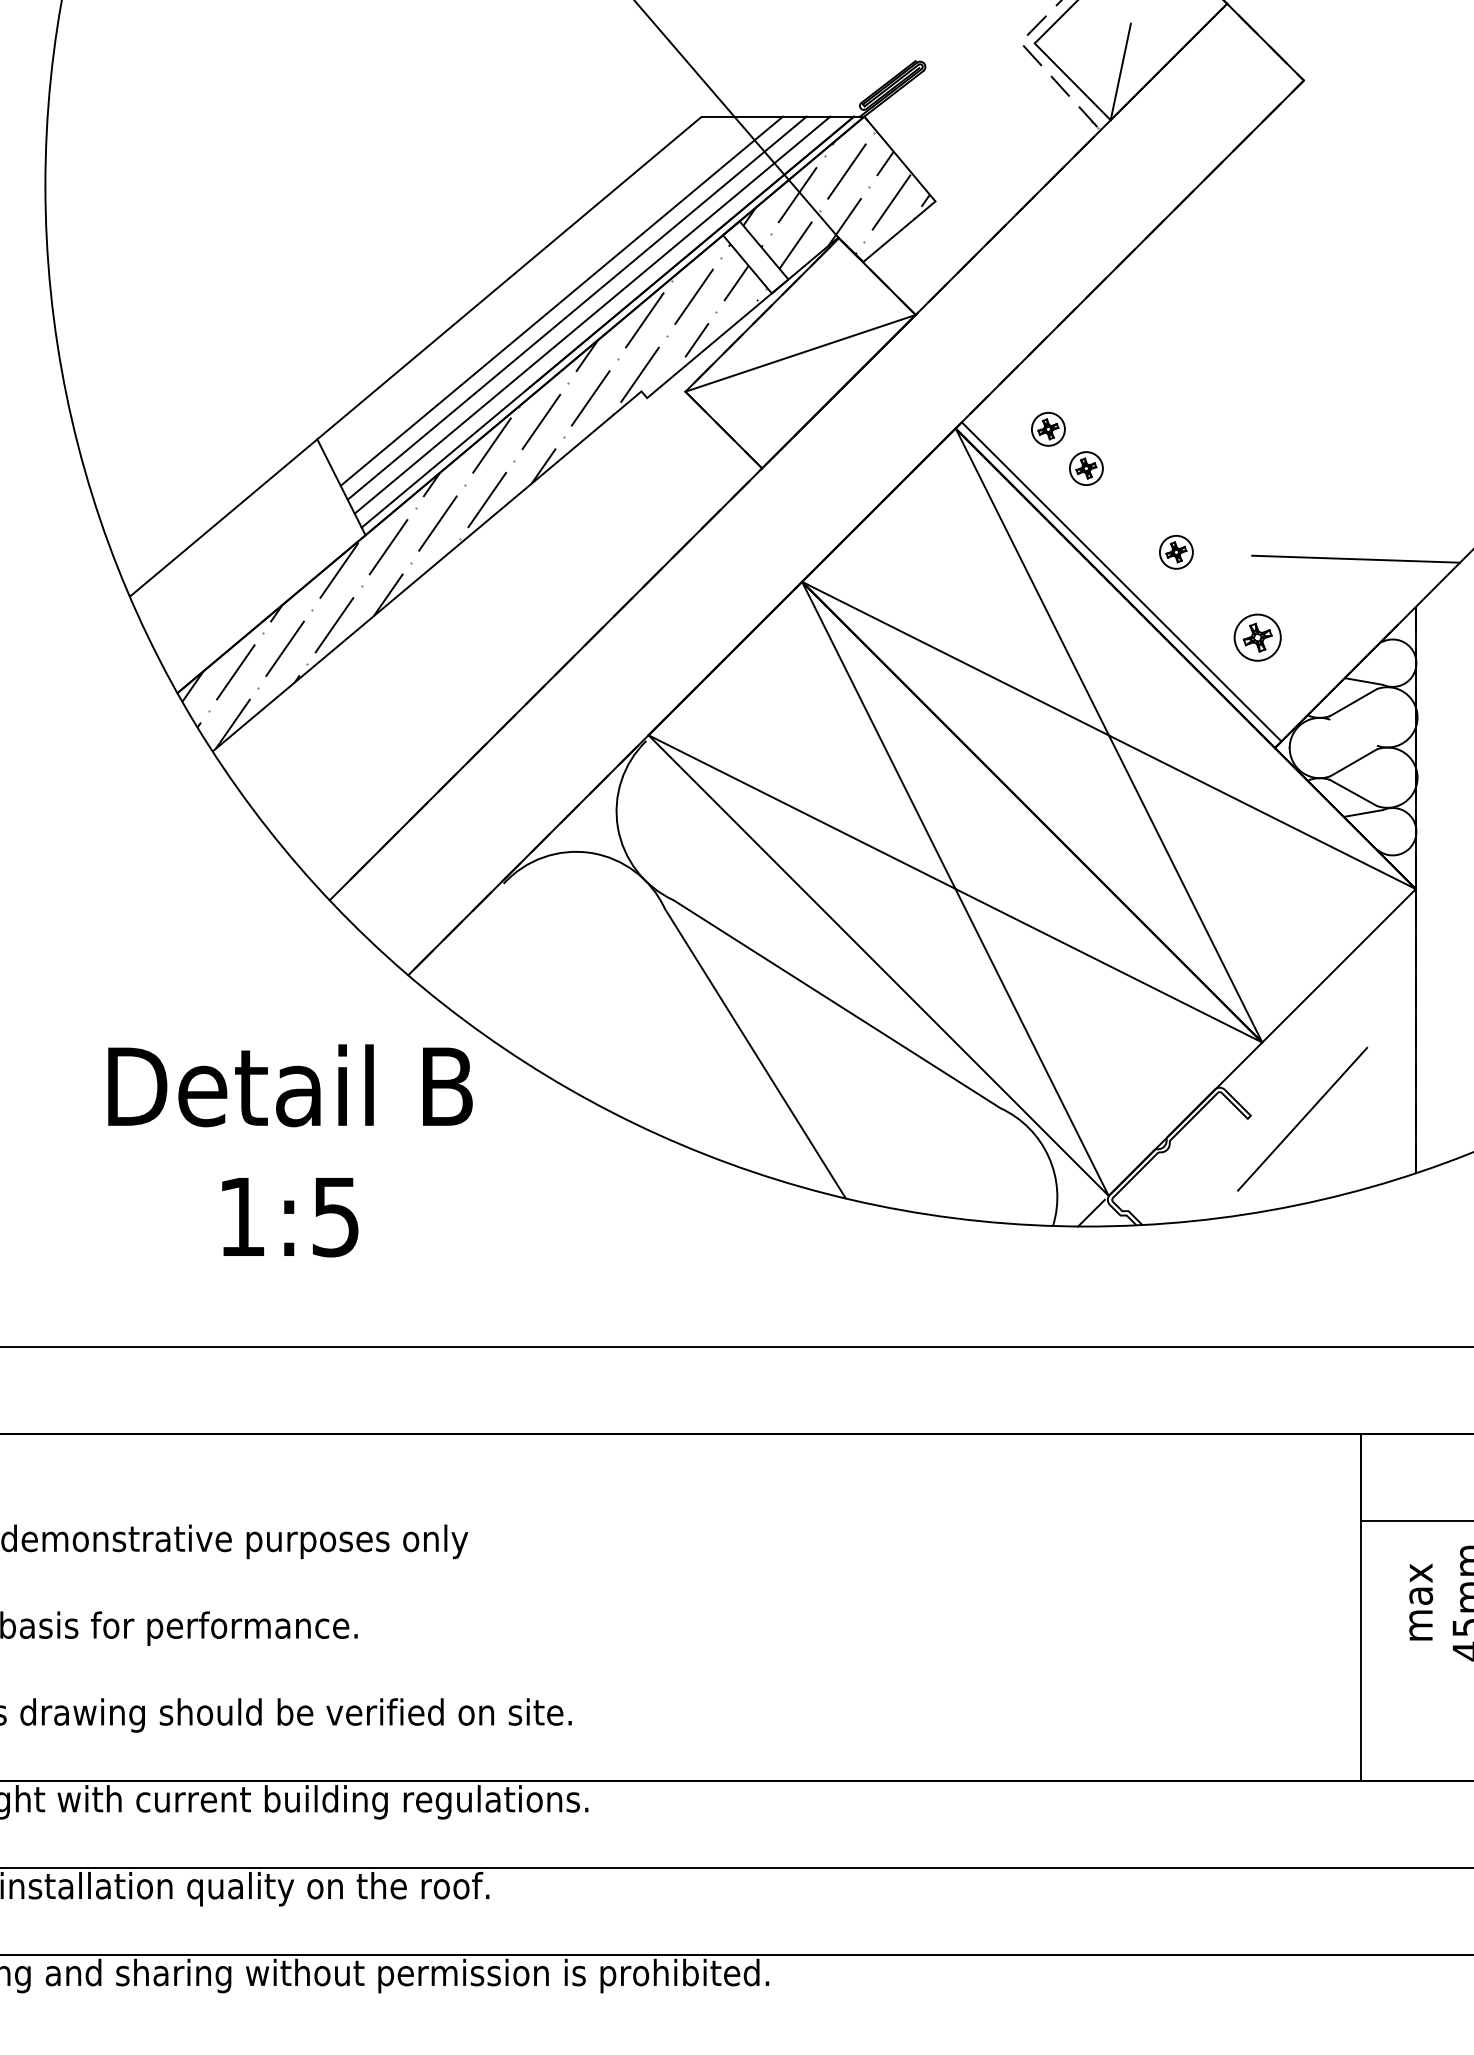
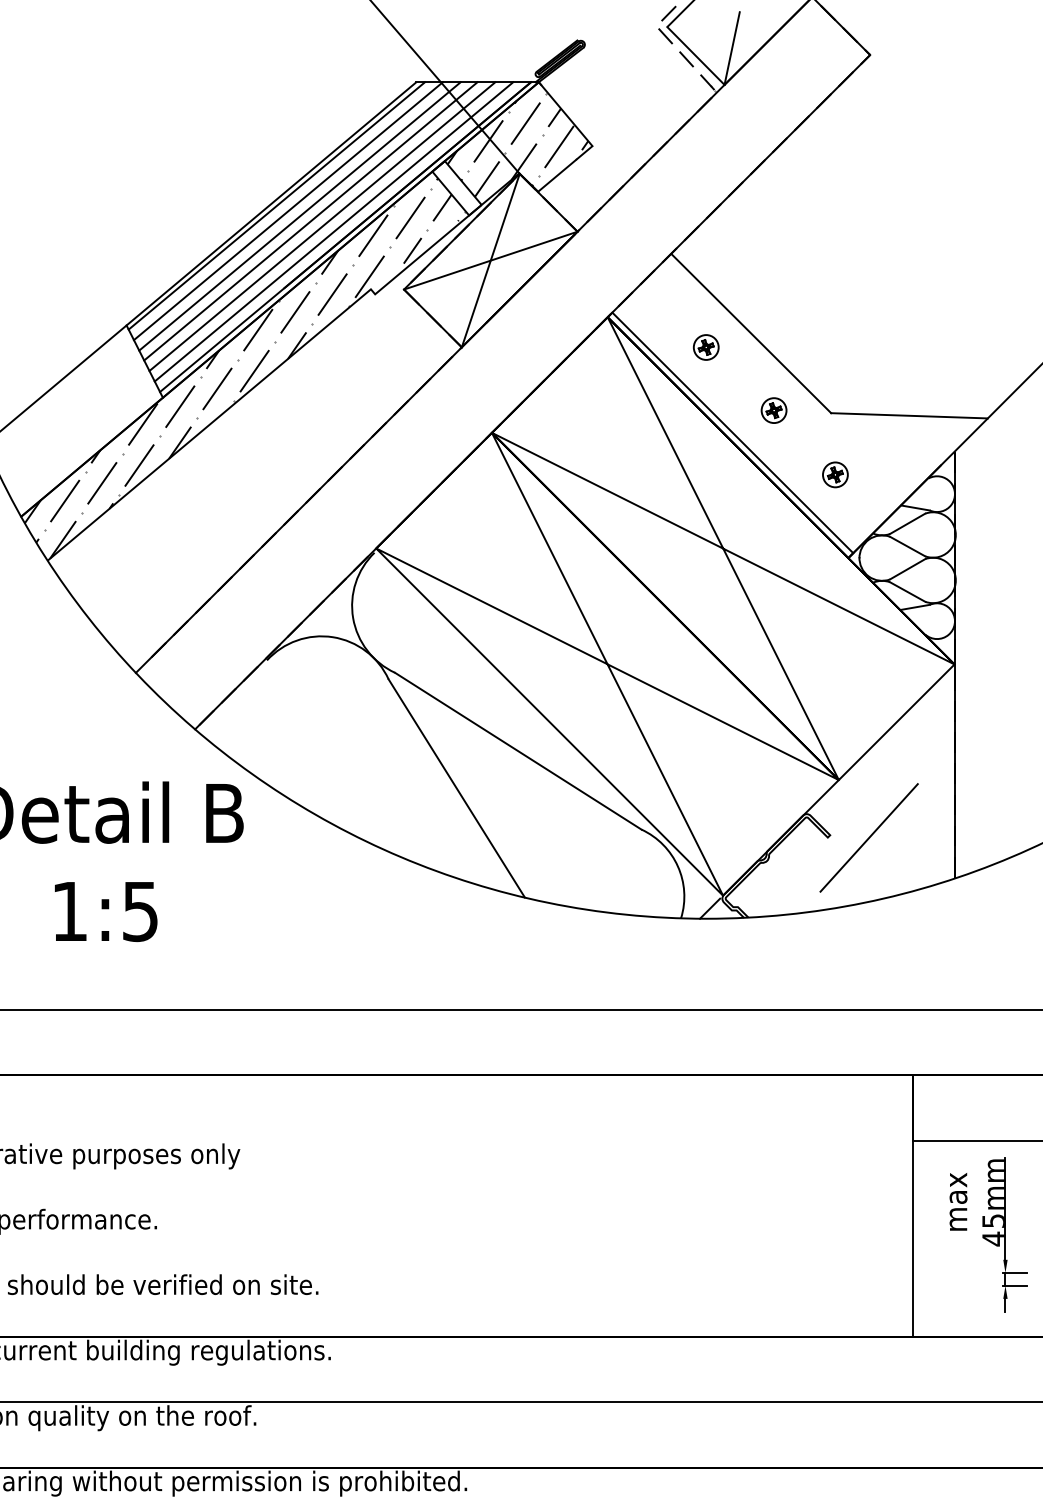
line: (516, 280) -> (276, 205), added
line: (531, 287) -> (288, 211), added
line: (547, 294) -> (300, 216), added
line: (800, 353) -> (490, 260), added
part: (1048, 429) -> (677, 318), removed
line: (1146, 449) -> (751, 333), added
part: (1257, 637) -> (835, 474), size x0.71
line: (1353, 732) -> (907, 546), added

